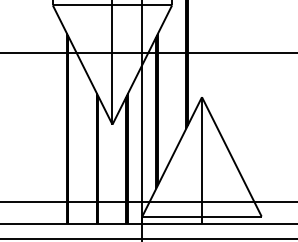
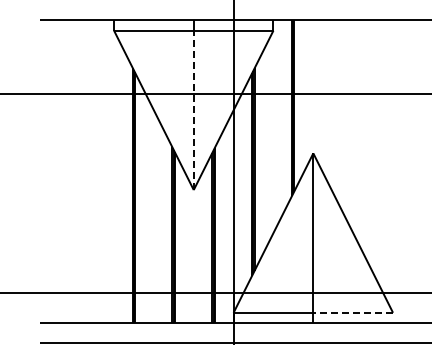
line: (112, 65) -> (193, 110), solid -> dashed
line: (232, 216) -> (353, 312), solid -> dashed

